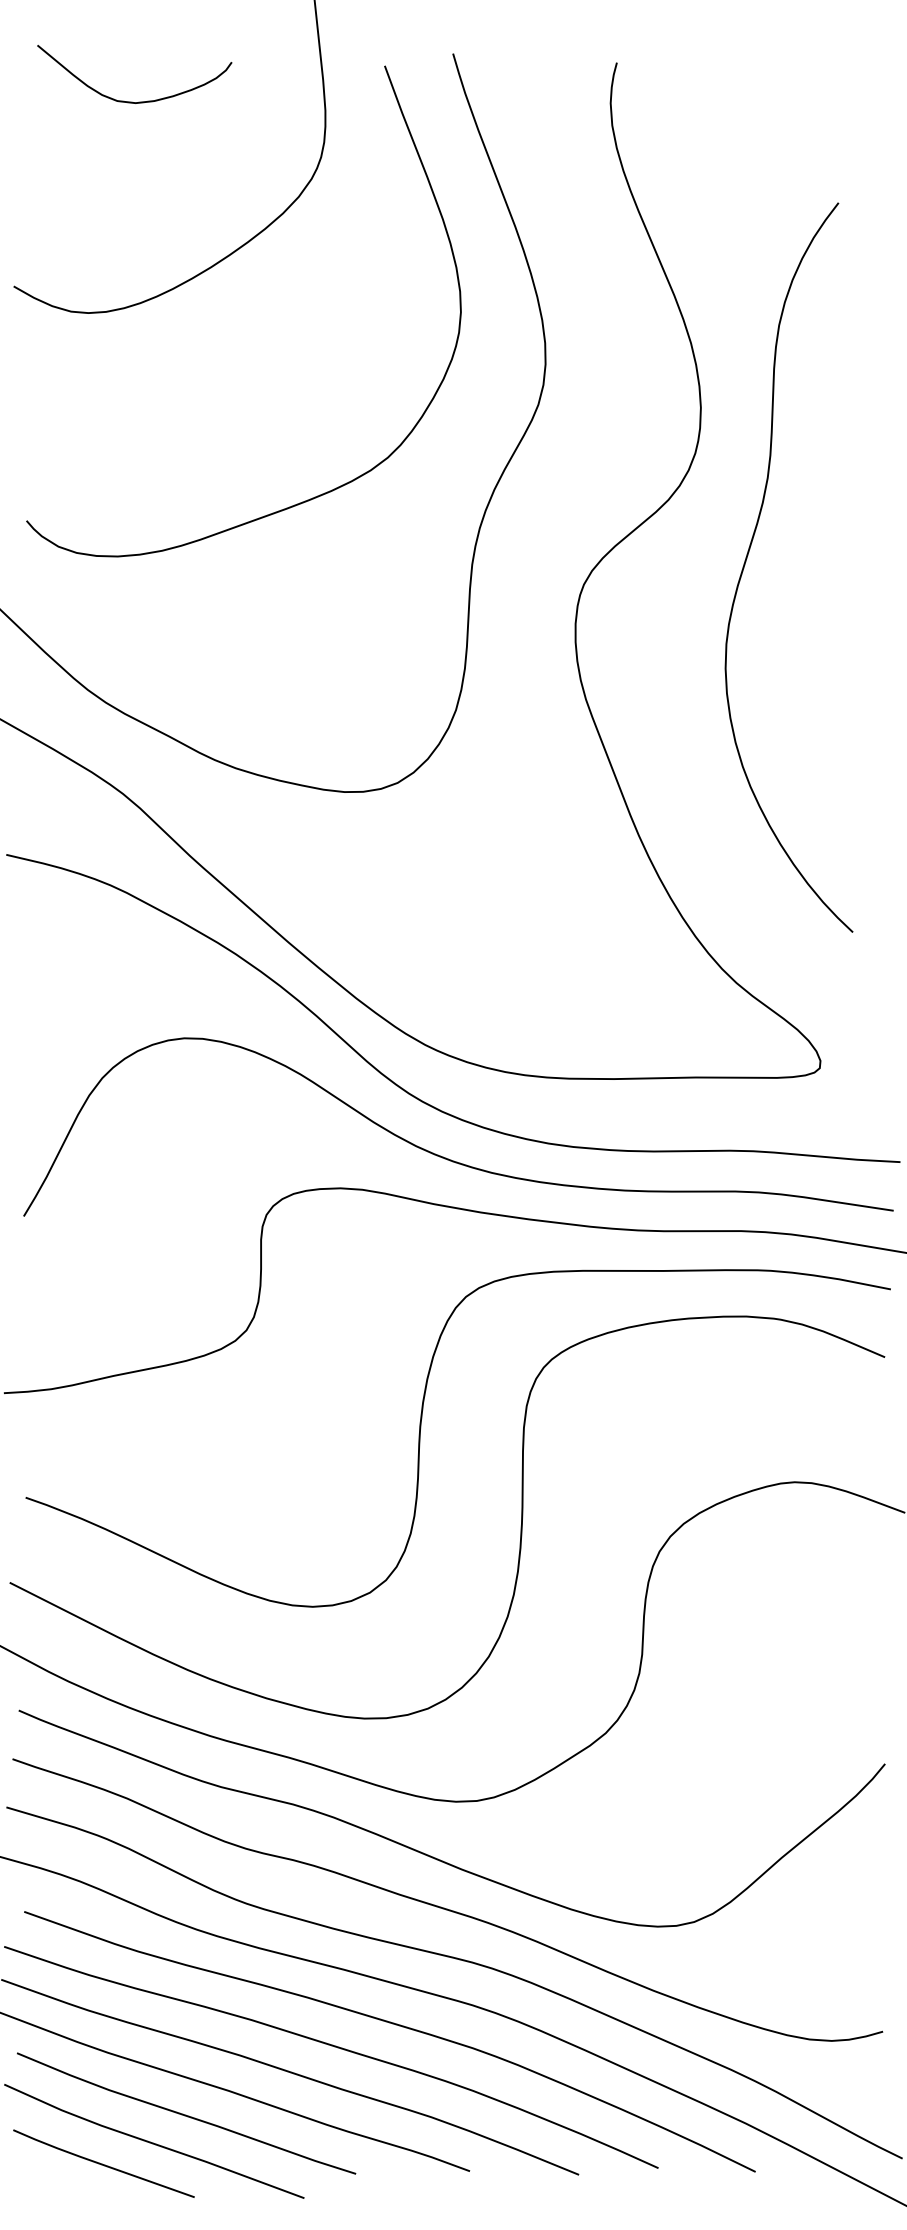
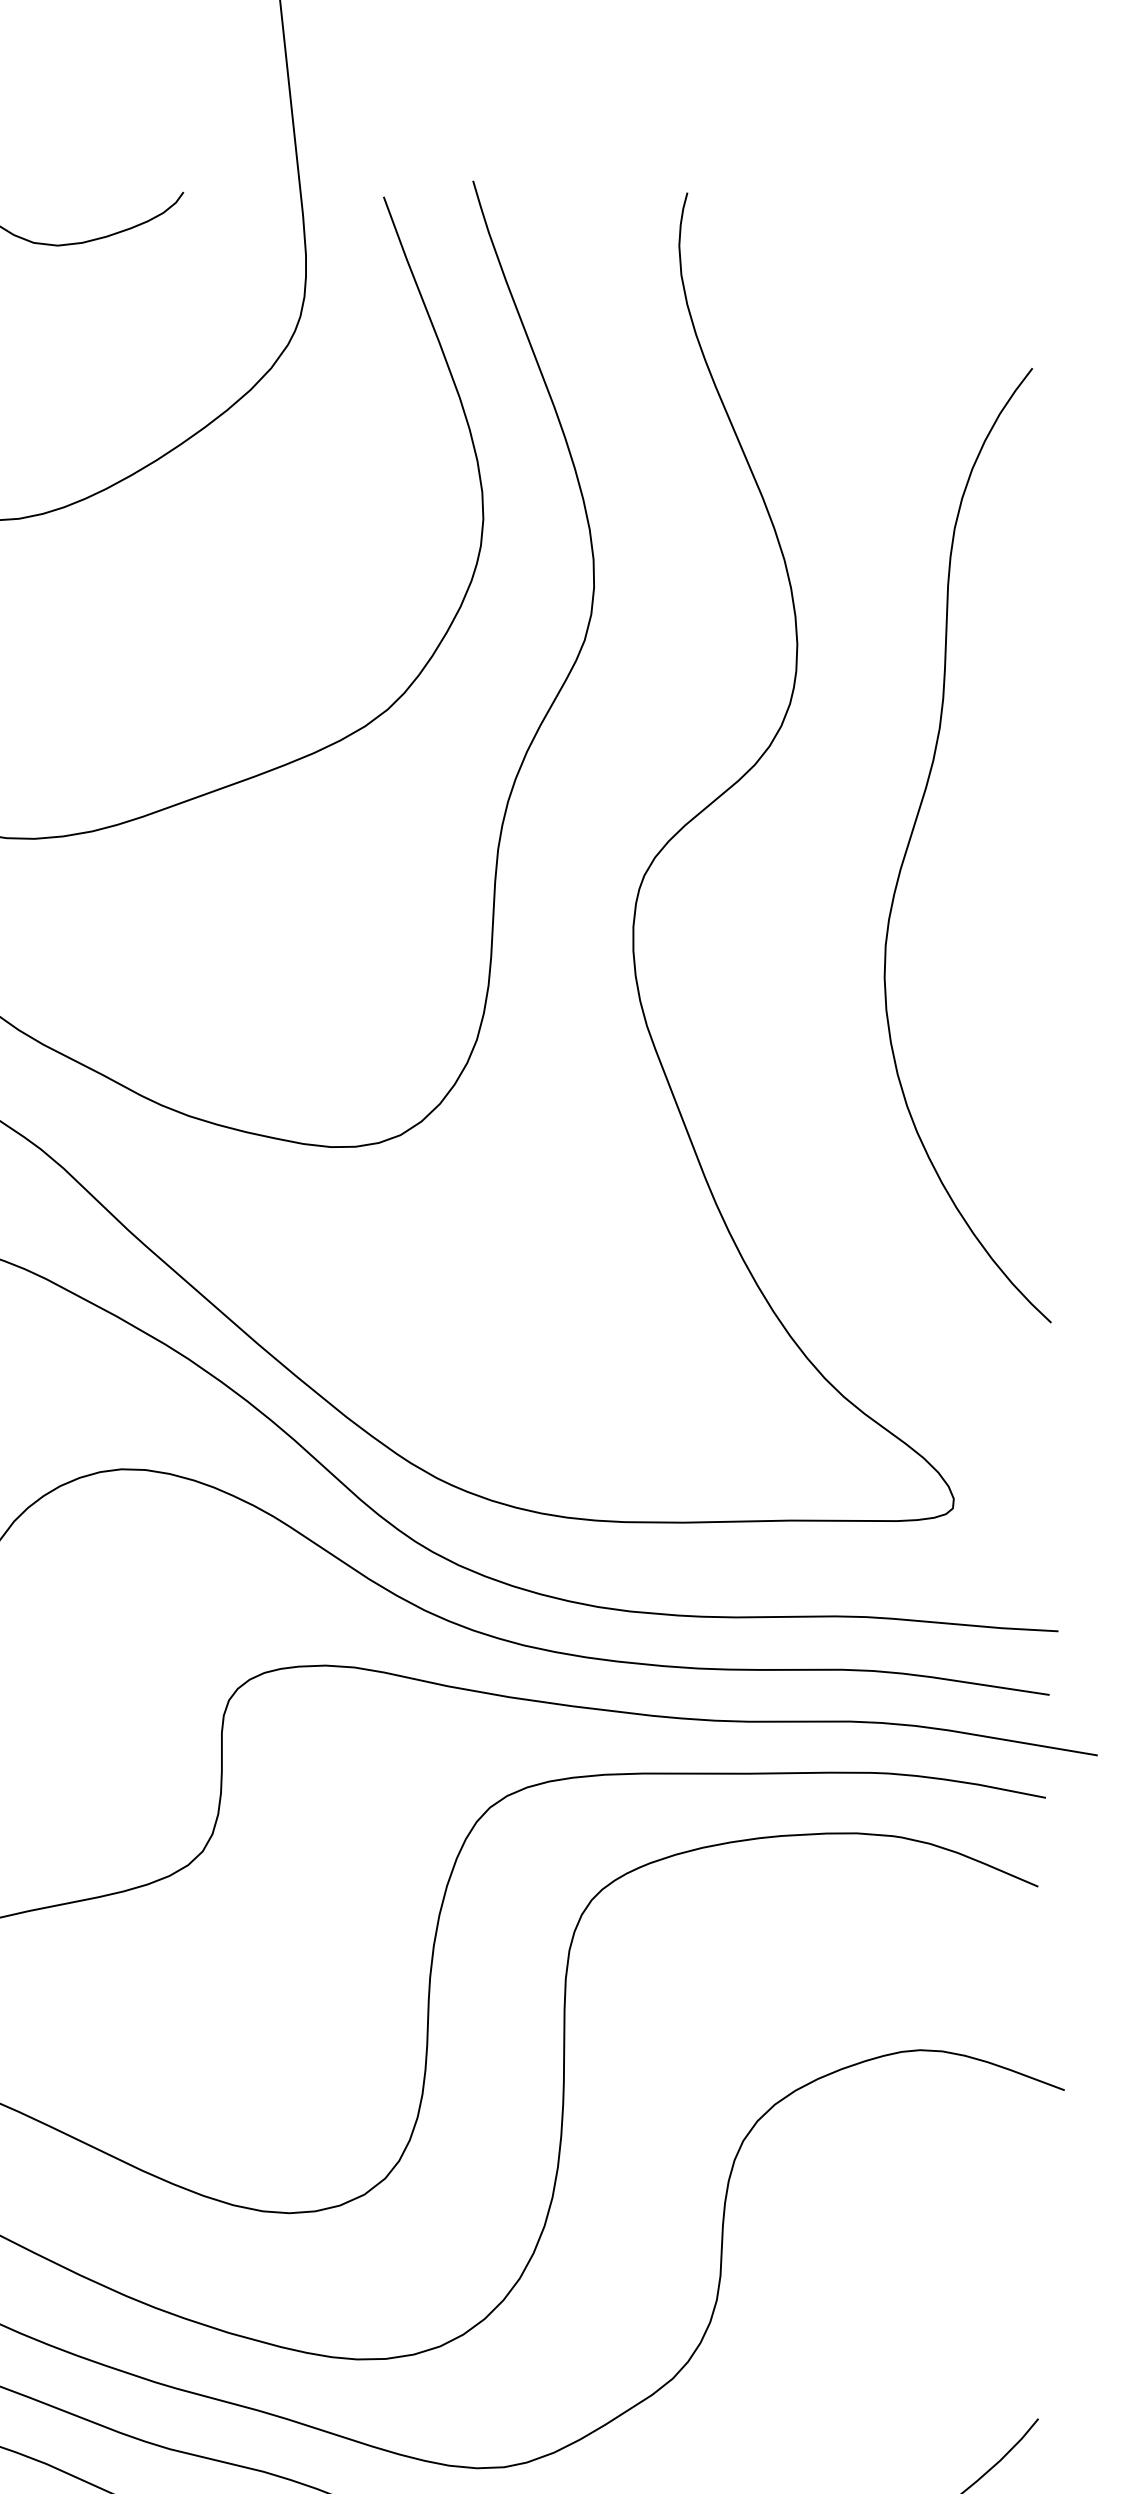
curve: (748, 555) -> (914, 829), moved

